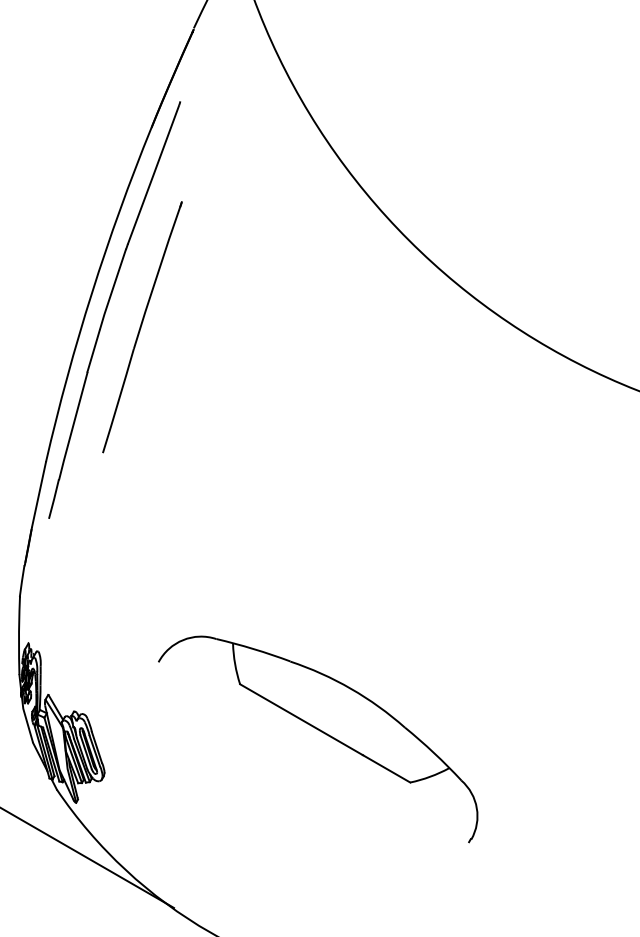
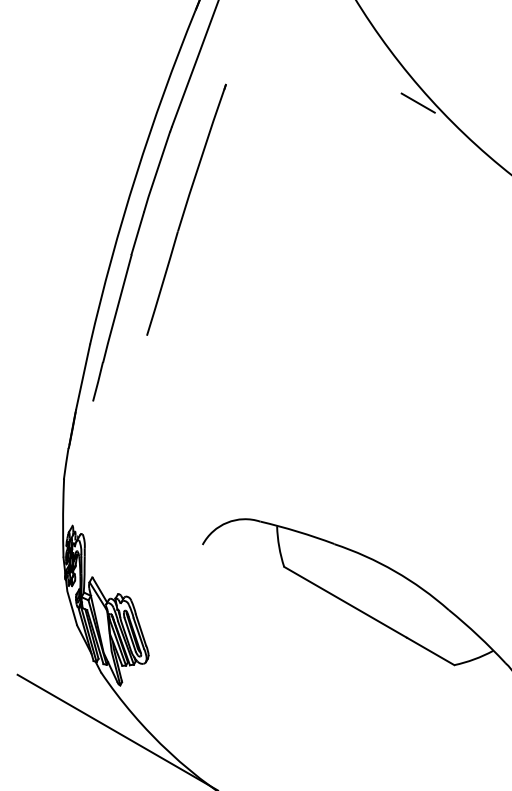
line: (373, 220) -> (417, 103), added

